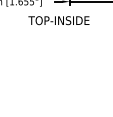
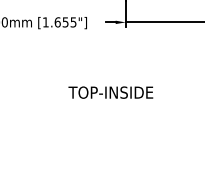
text: (58, 20) -> (110, 92), moved

